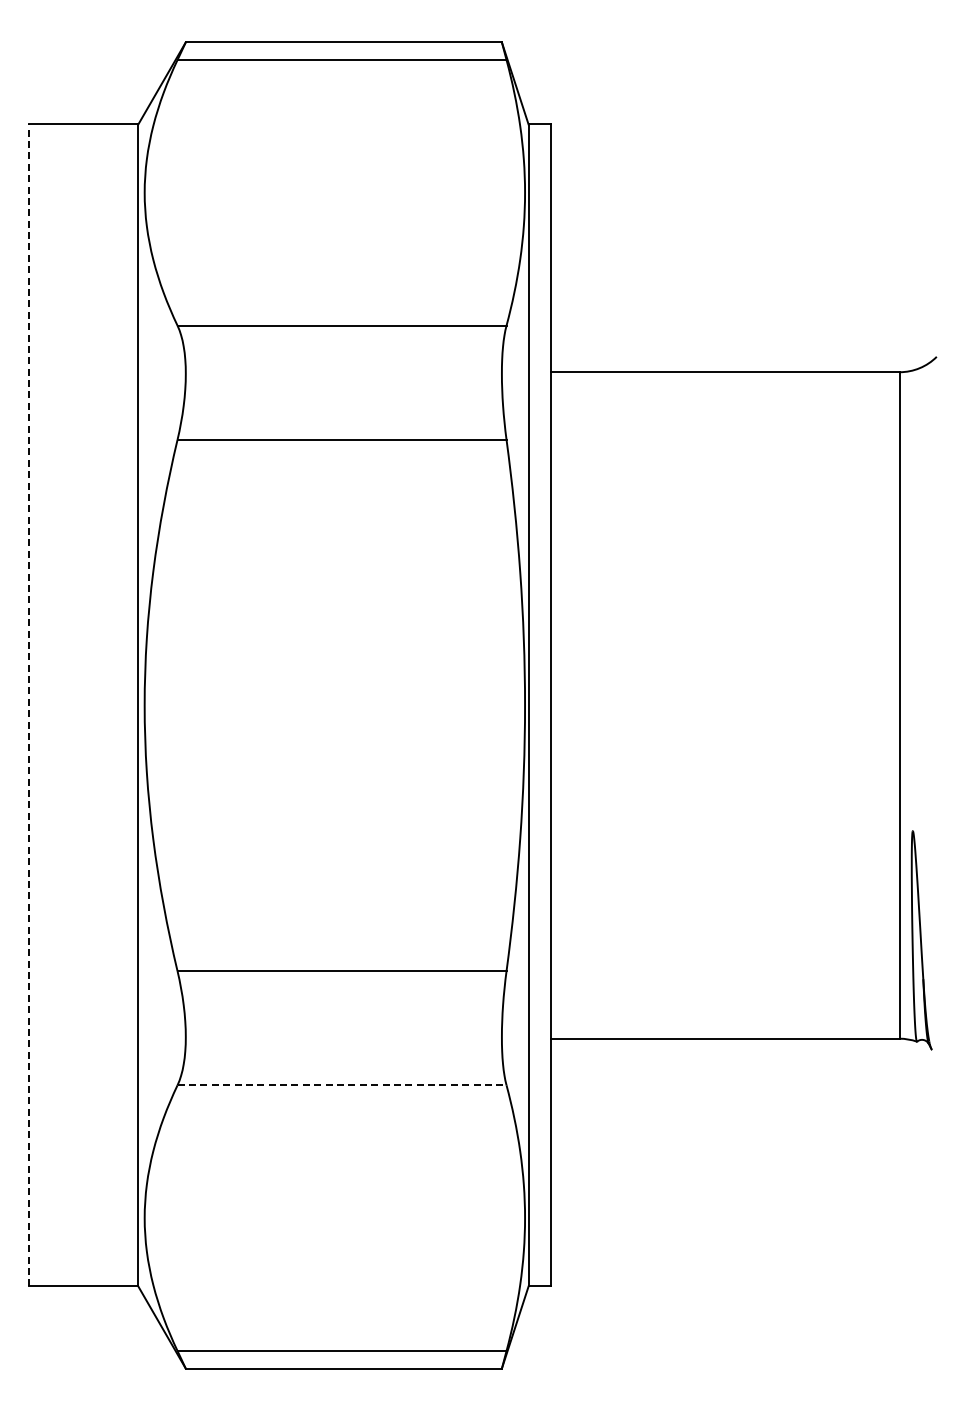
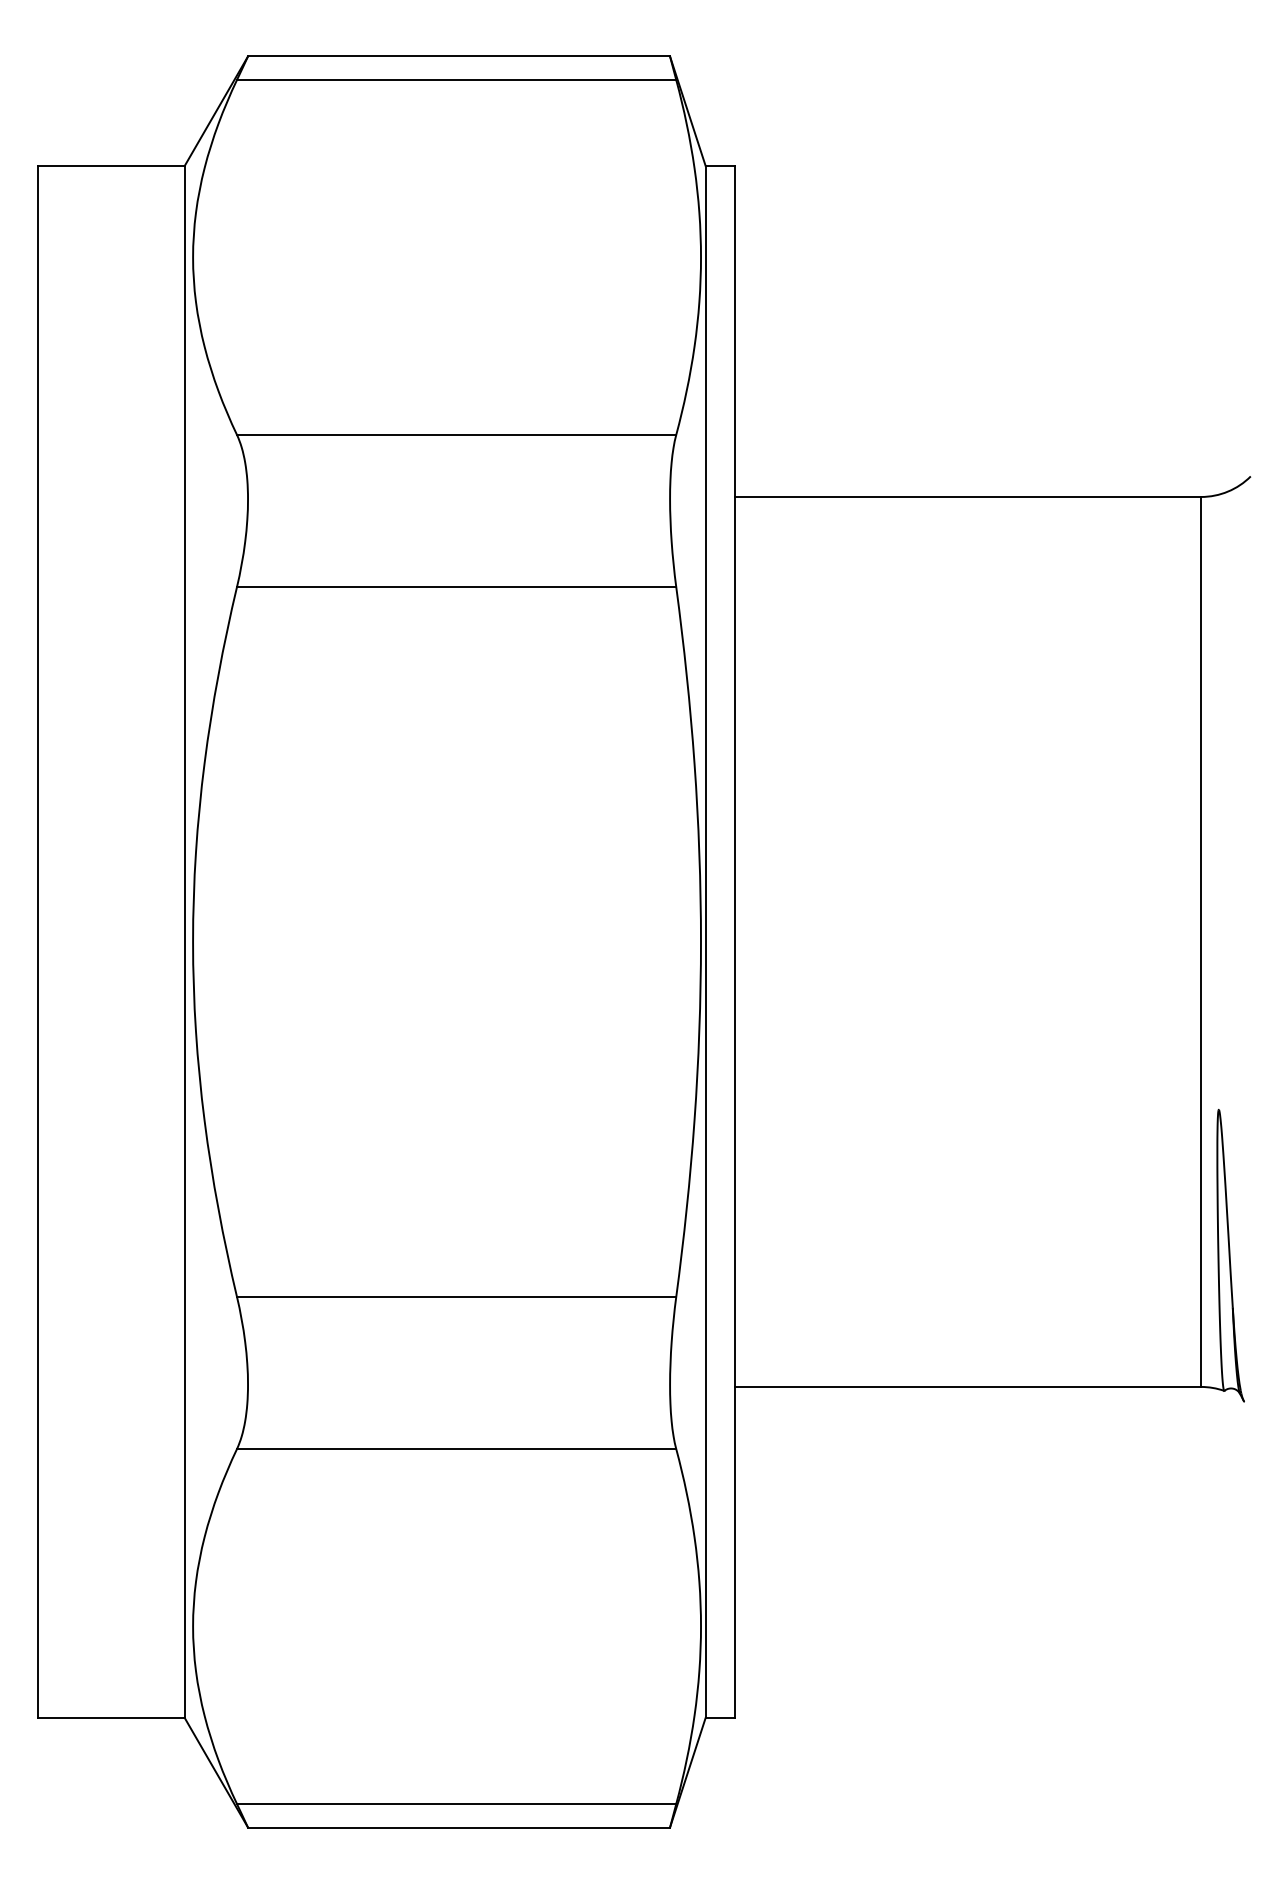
line: (28, 705) -> (37, 942), dashed -> solid
line: (342, 1085) -> (457, 1449), dashed -> solid

